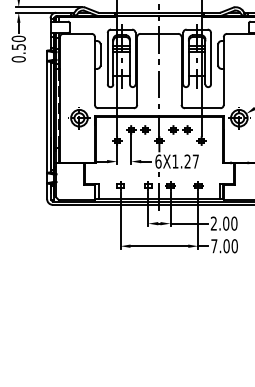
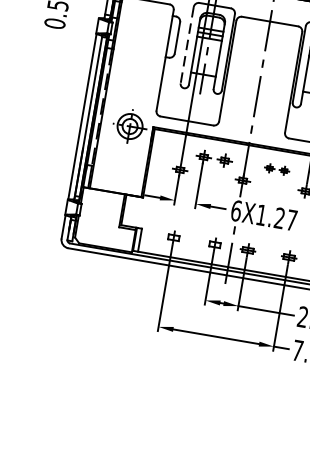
line: (107, 58) -> (186, 44), solid -> dashed
part: (180, 129) -> (277, 168), size x0.7

